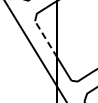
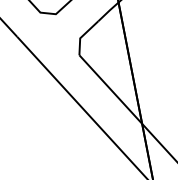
line: (46, 39) -> (111, 89), dashed -> solid

